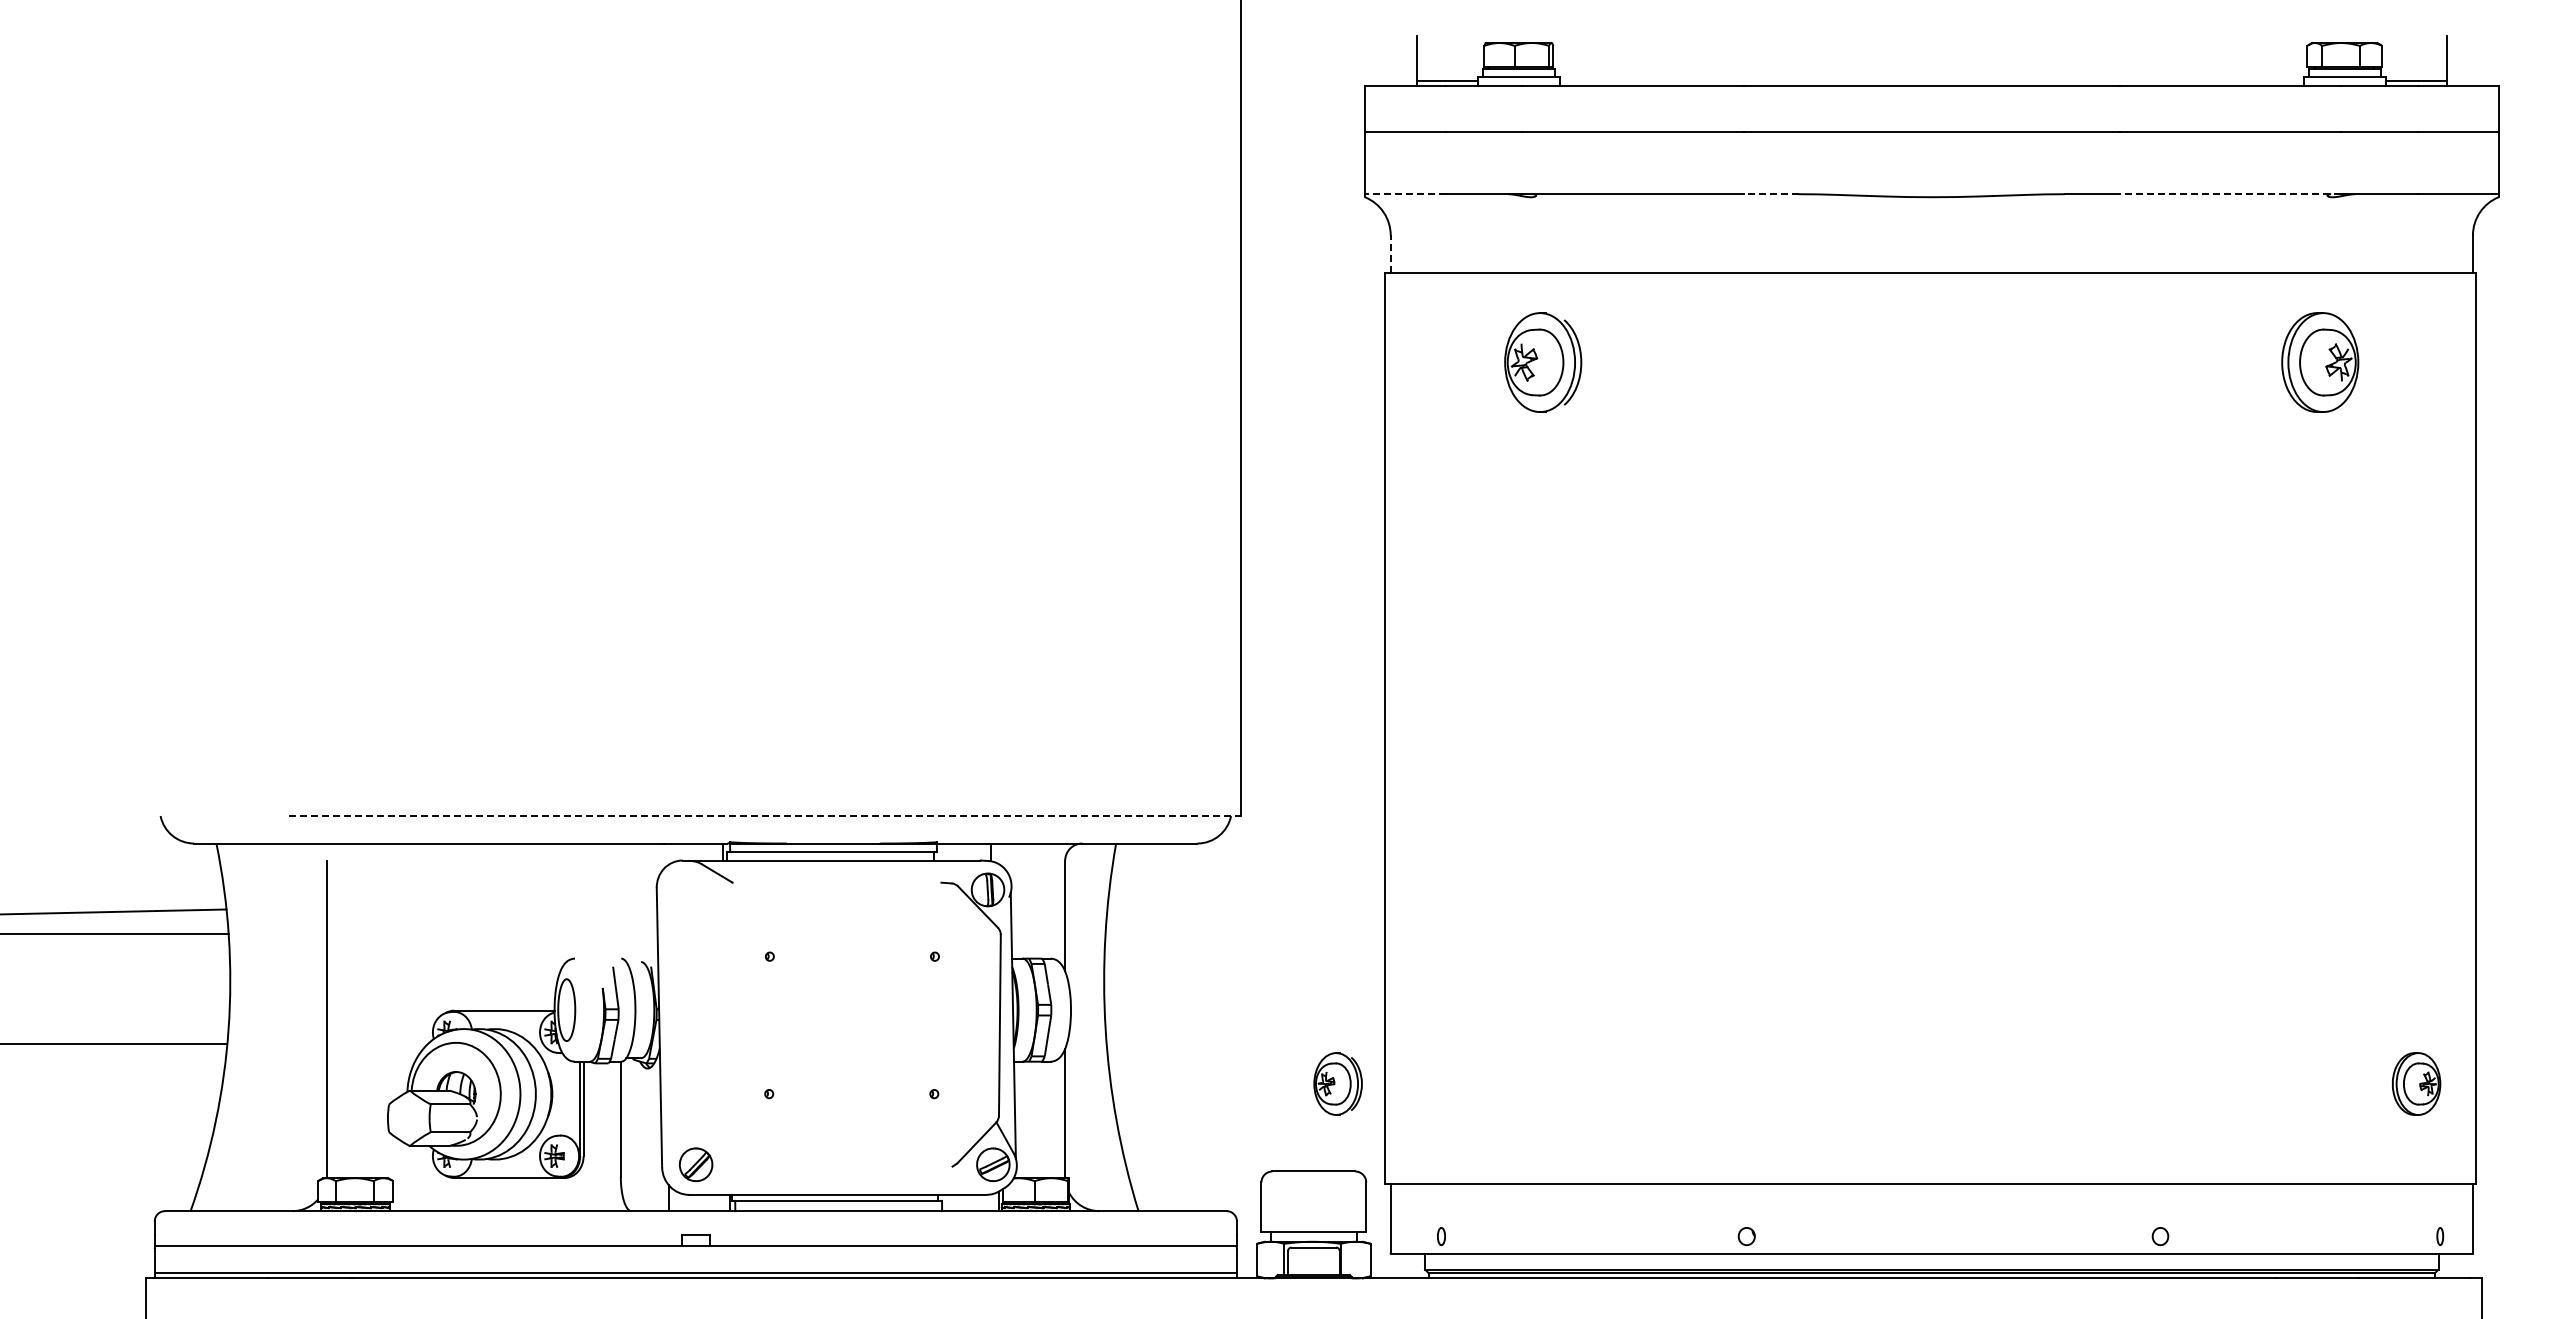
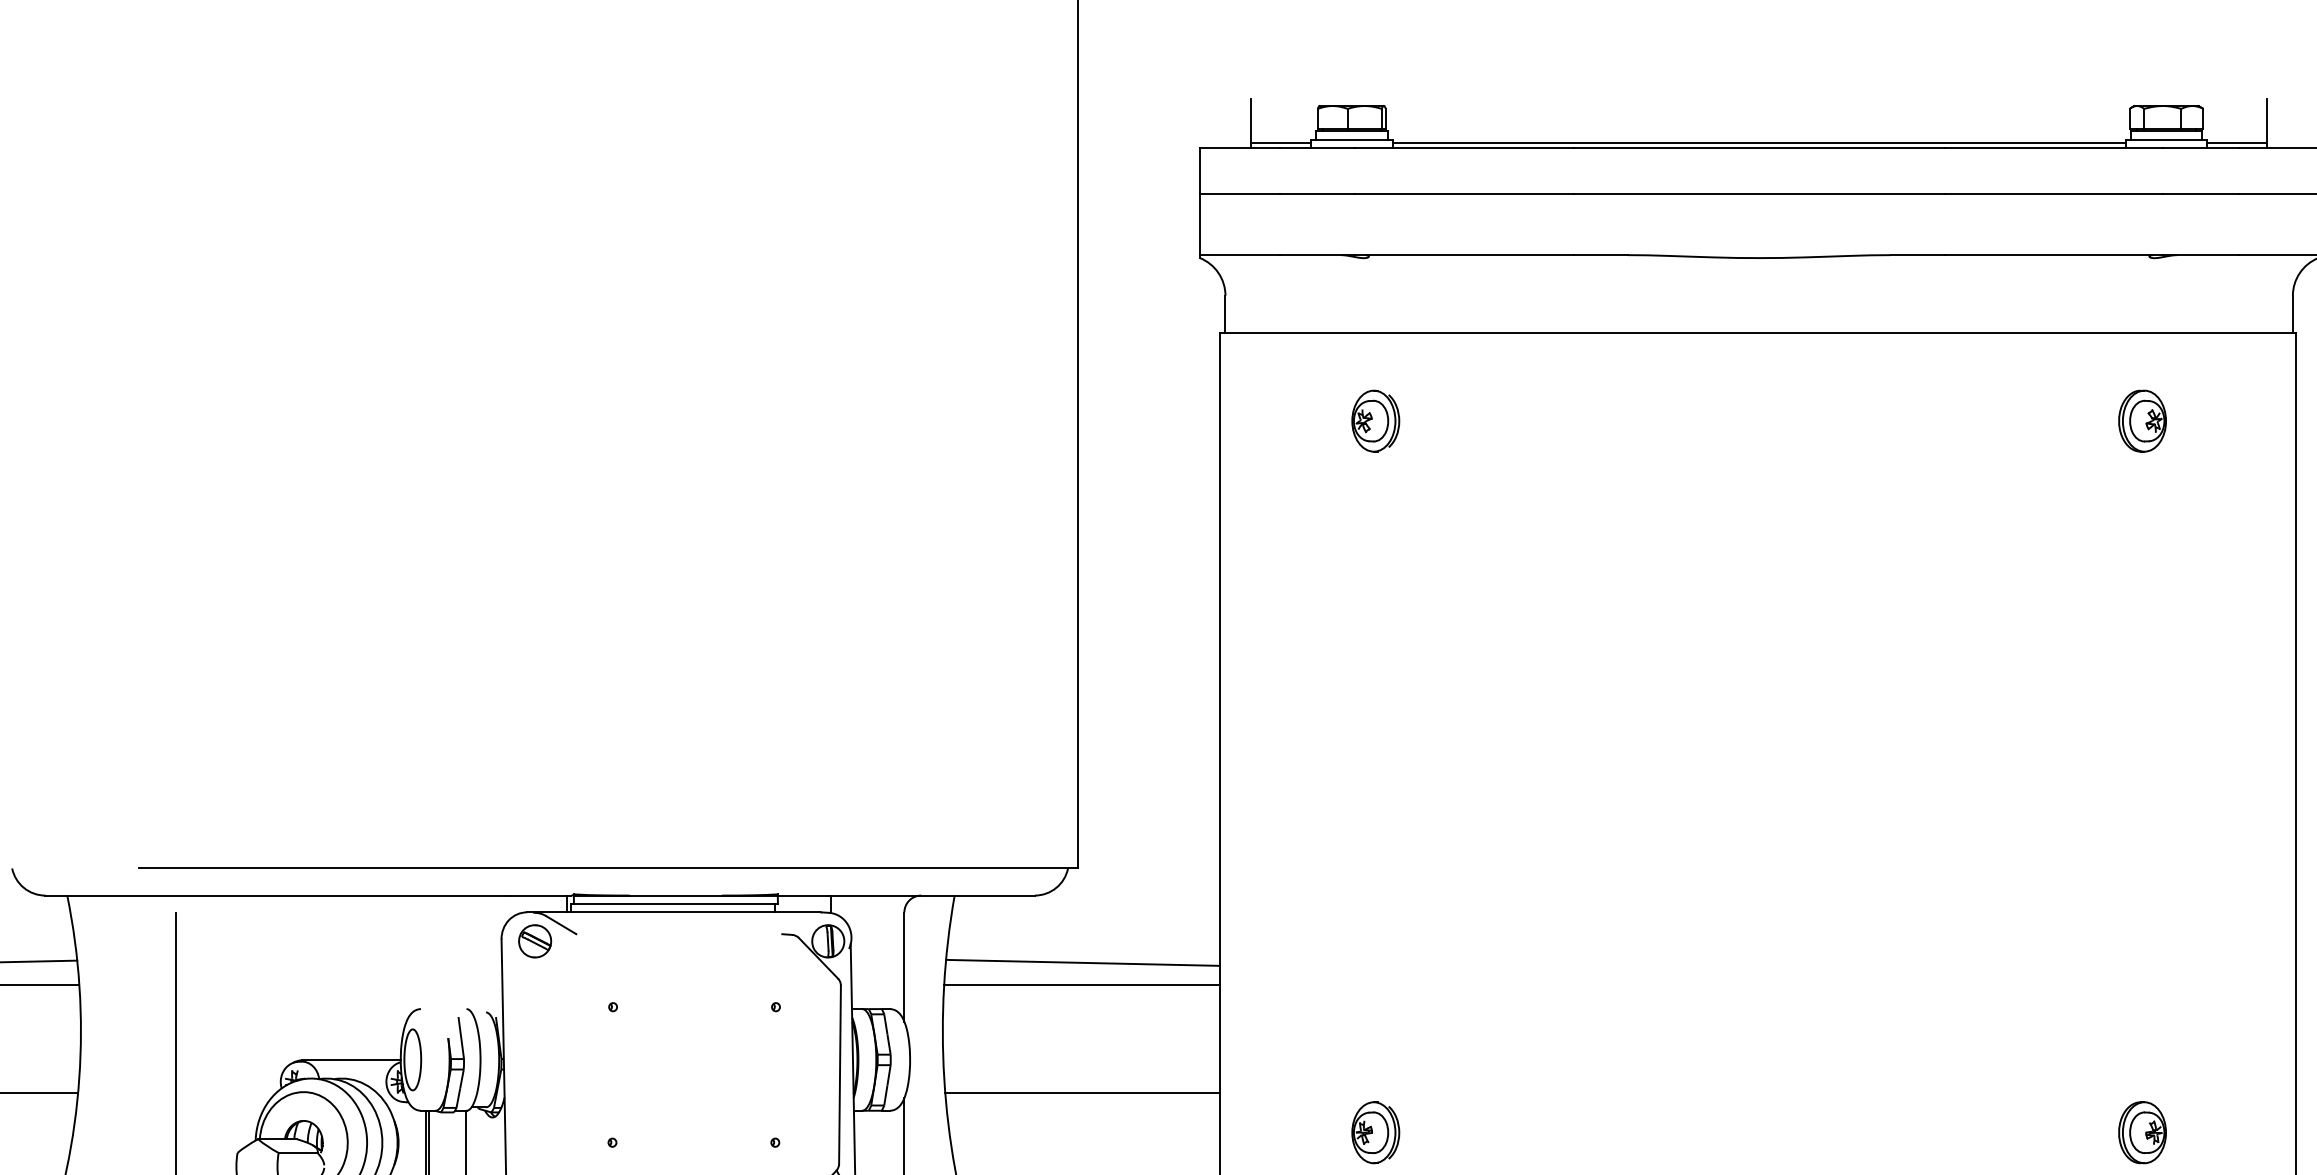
line: (1931, 80) -> (1758, 142), added
line: (1404, 194) -> (1239, 255), dashed -> solid
line: (1770, 194) -> (1600, 255), dashed -> solid
line: (2230, 194) -> (2053, 255), dashed -> solid
line: (1390, 254) -> (1225, 314), dashed -> solid
part: (1542, 362) -> (1375, 421), size x0.62
part: (2320, 362) -> (2142, 421), size x0.62
line: (765, 816) -> (608, 868), dashed -> solid
part: (690, 889) -> (534, 940), added
line: (1246, 911) -> (1083, 962), added
line: (1245, 933) -> (1082, 984), added
line: (1245, 1043) -> (1082, 1092), added
part: (1337, 1083) -> (1375, 1132), moved
part: (2416, 1083) -> (2142, 1132), moved

